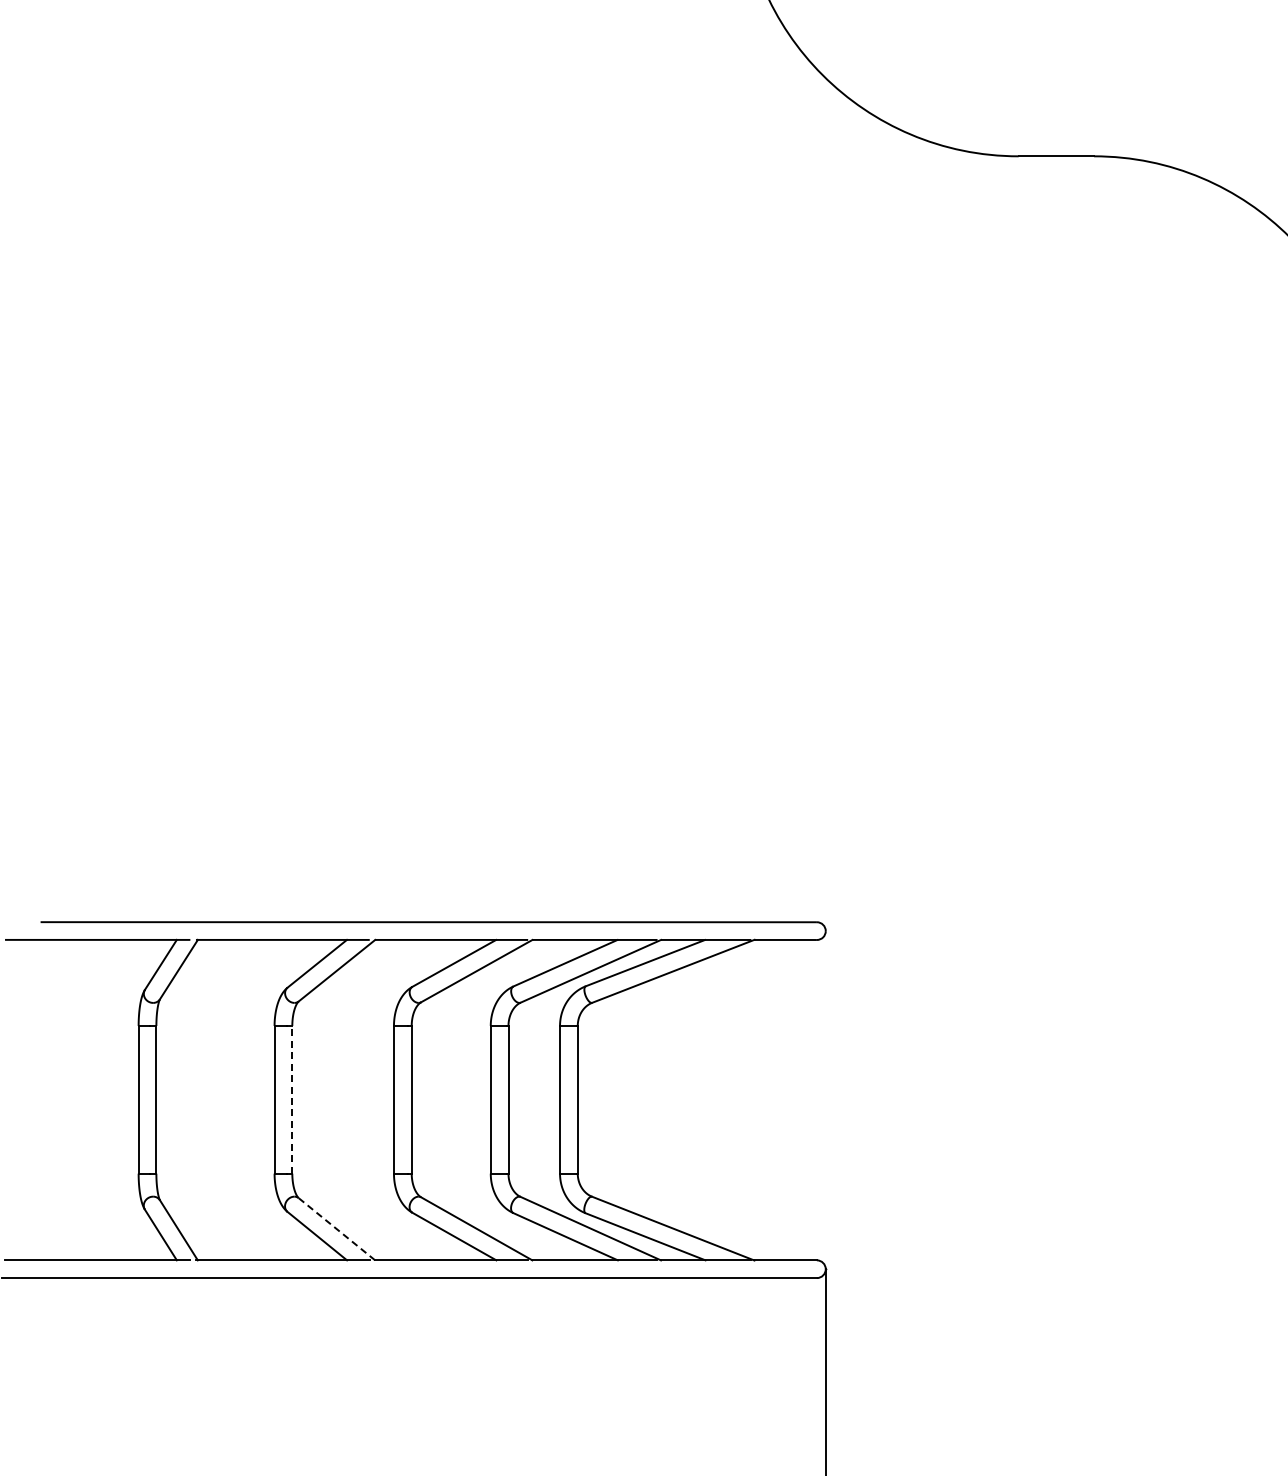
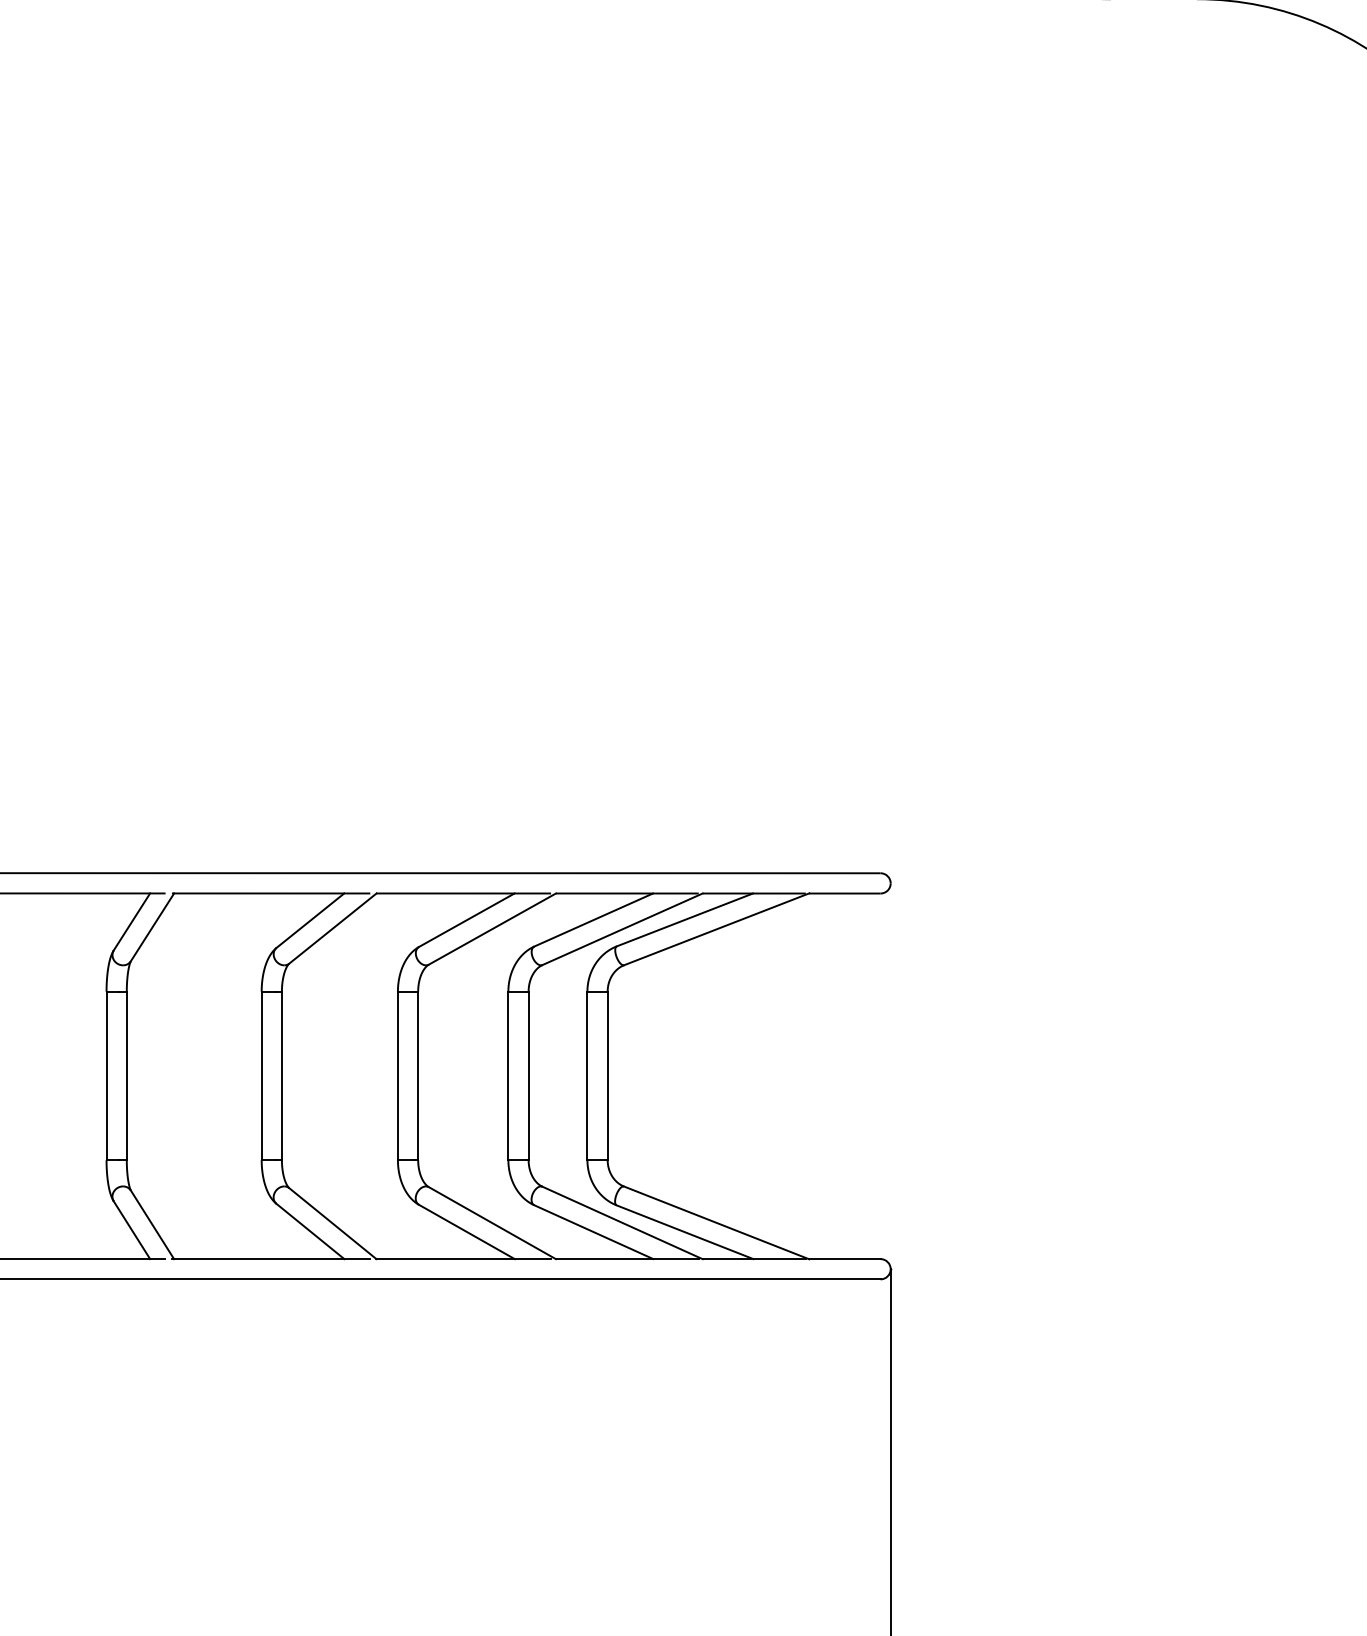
line: (292, 1099) -> (282, 1075), dashed -> solid
line: (336, 1228) -> (332, 1222), dashed -> solid

